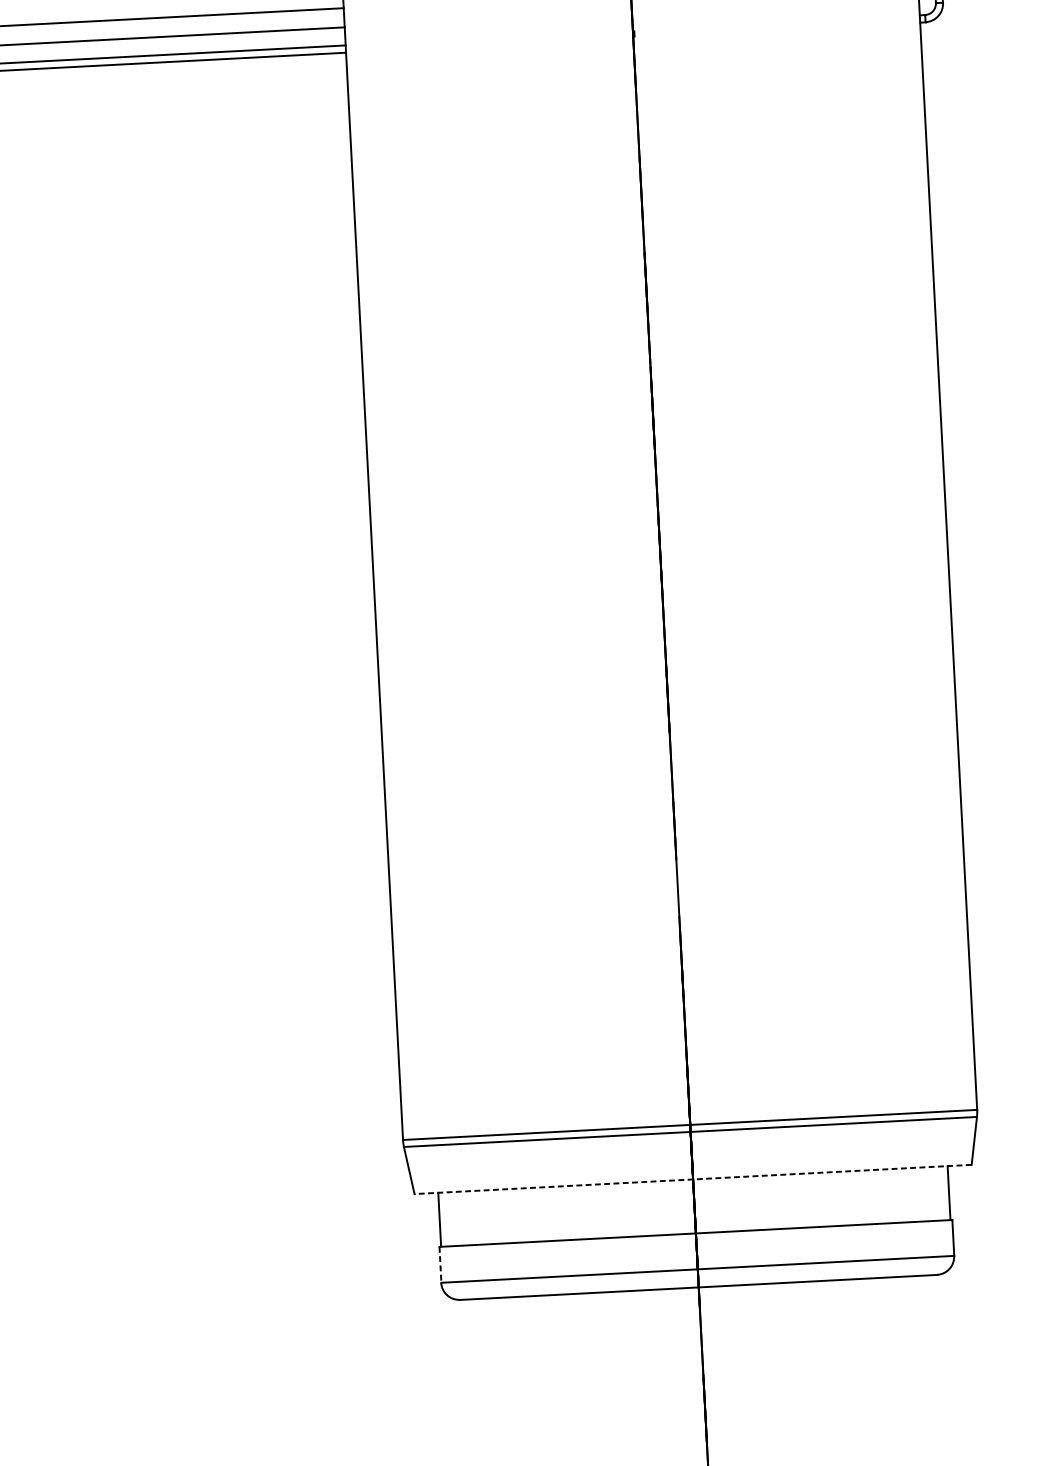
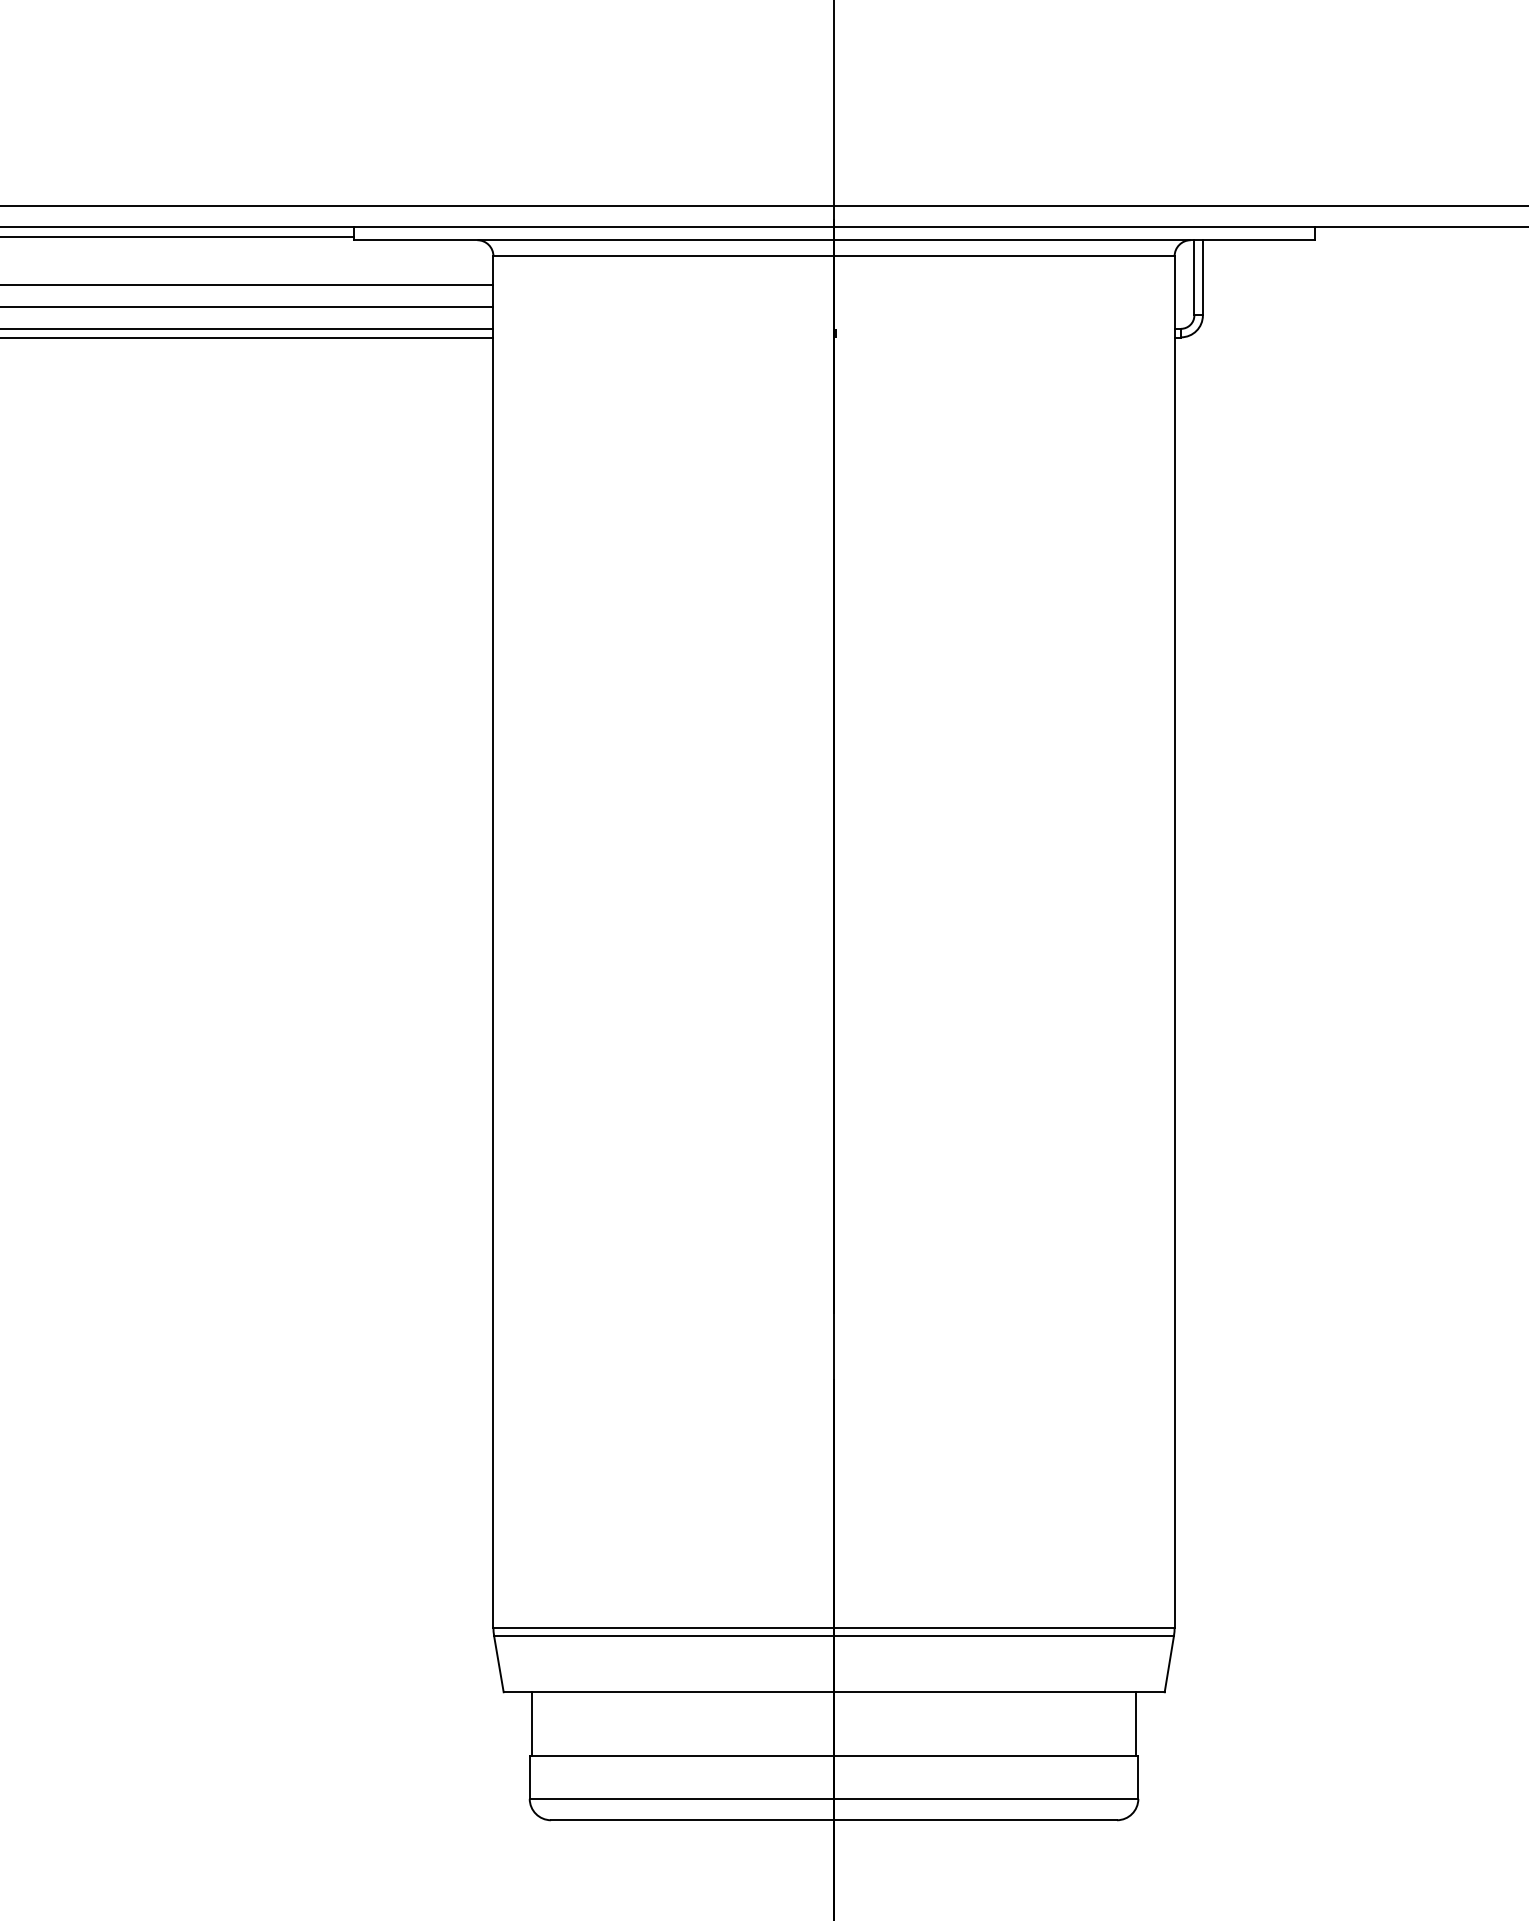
line: (692, 1179) -> (833, 1692), dashed -> solid
line: (440, 1265) -> (529, 1778), dashed -> solid

